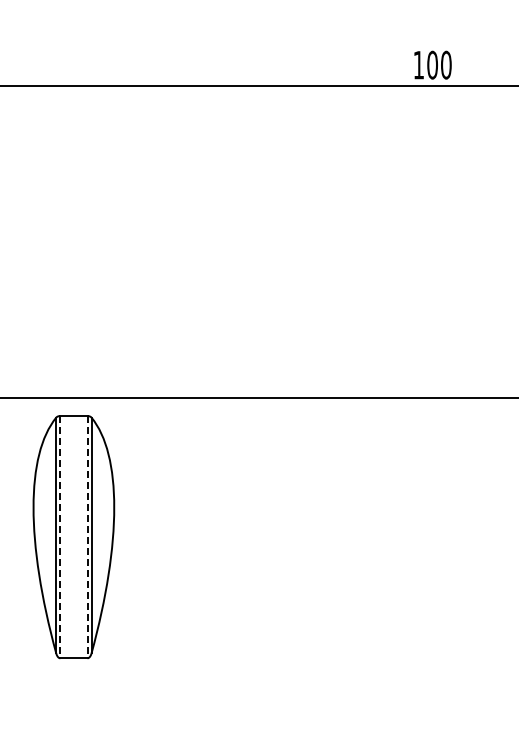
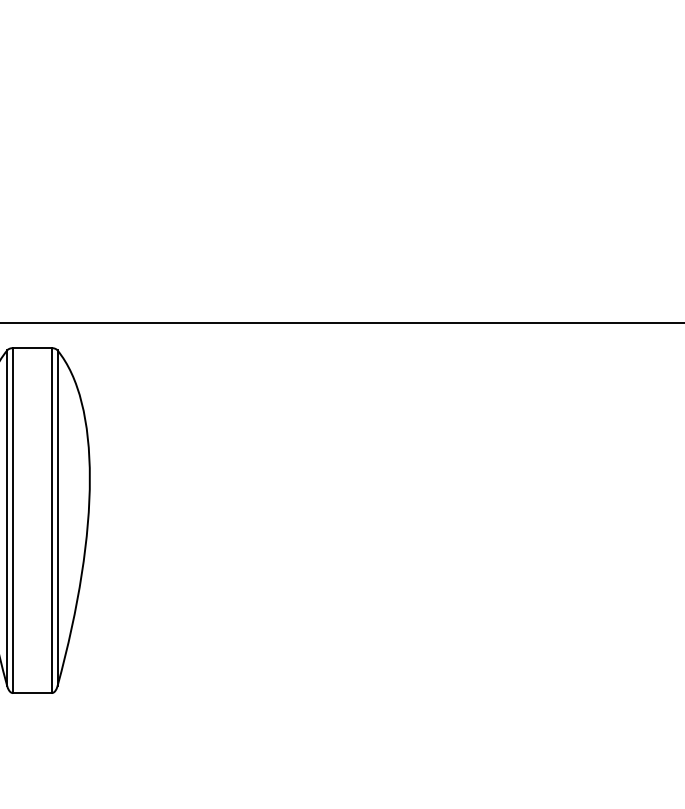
line: (60, 537) -> (13, 521), dashed -> solid
line: (87, 537) -> (51, 521), dashed -> solid

